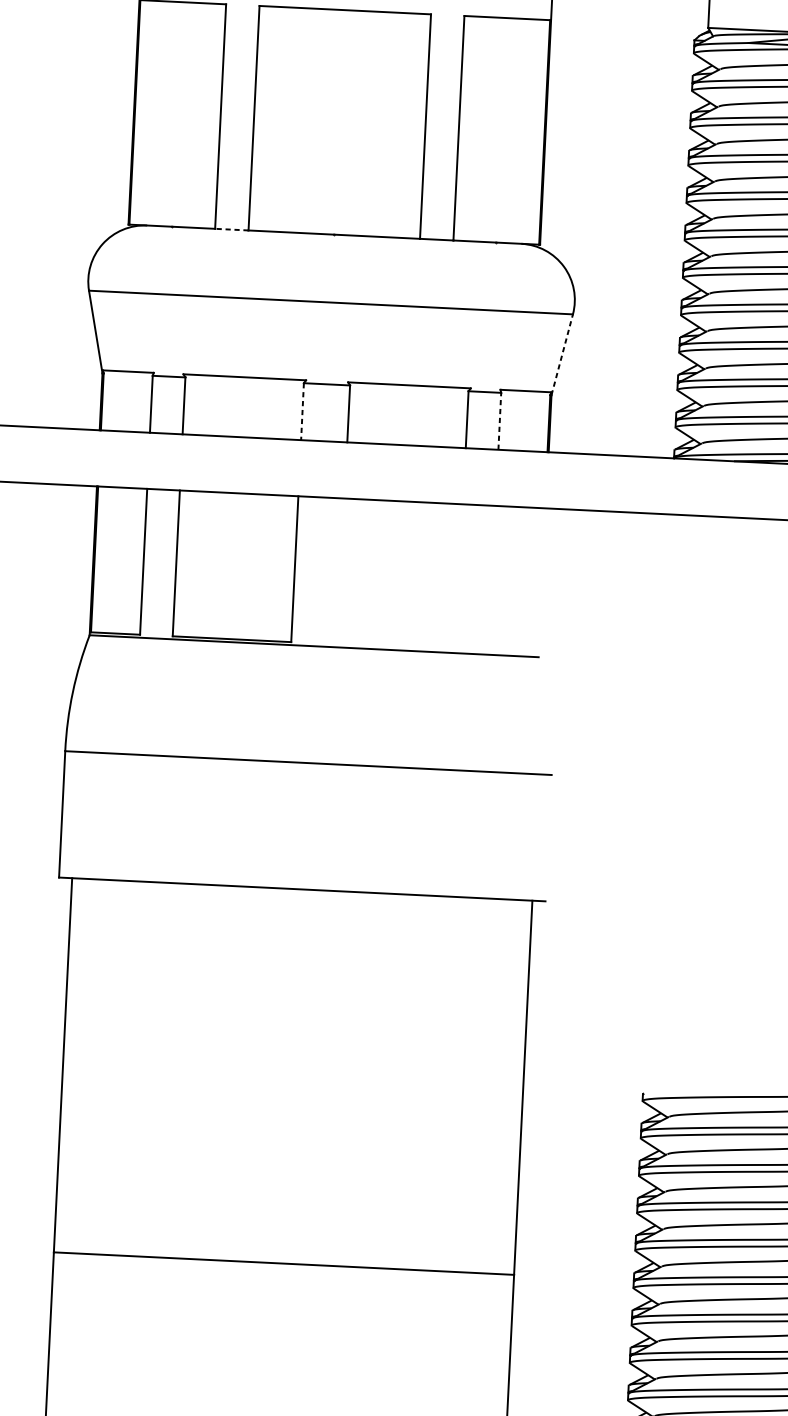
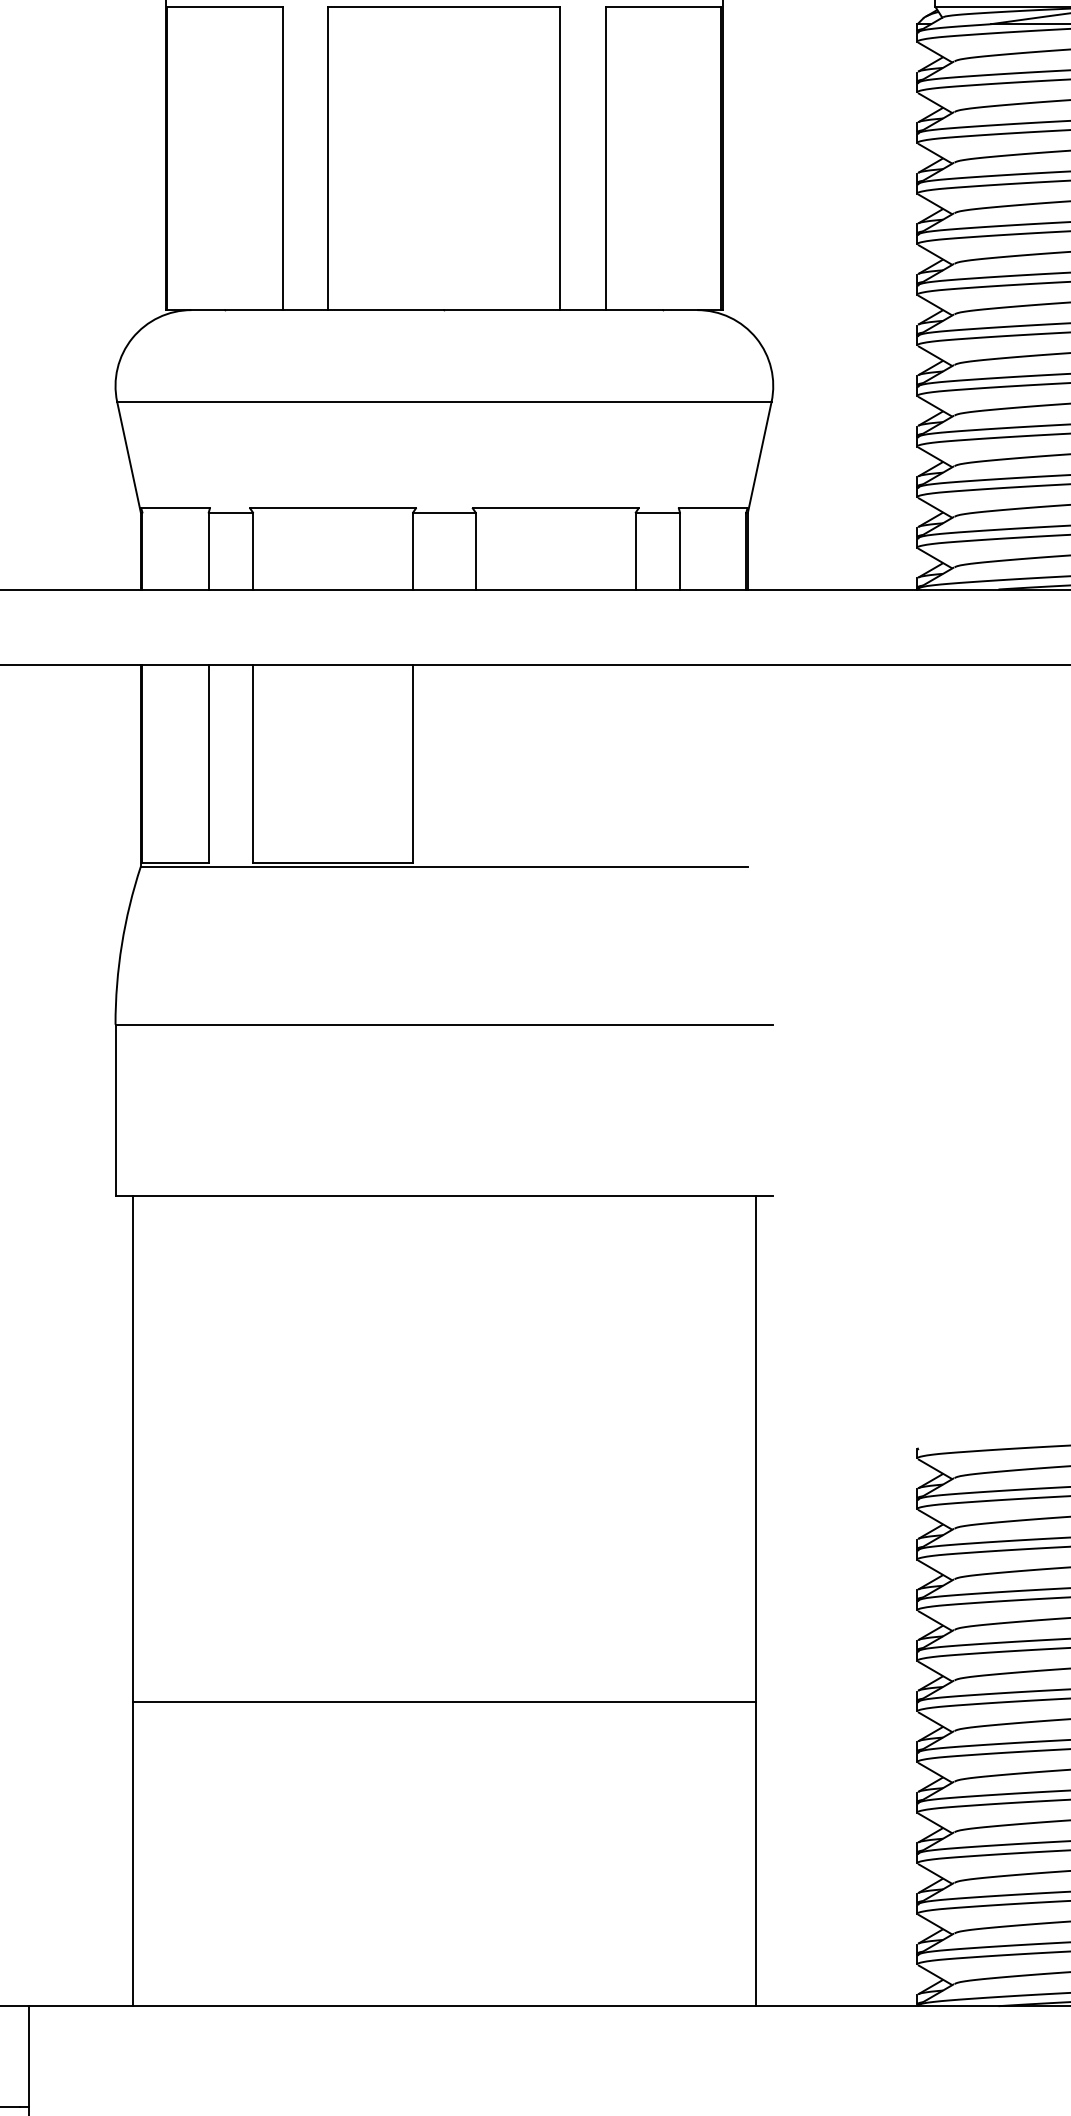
line: (231, 229) -> (305, 310), dashed -> solid
line: (562, 355) -> (759, 457), dashed -> solid
line: (302, 412) -> (413, 551), dashed -> solid
line: (499, 421) -> (679, 551), dashed -> solid

